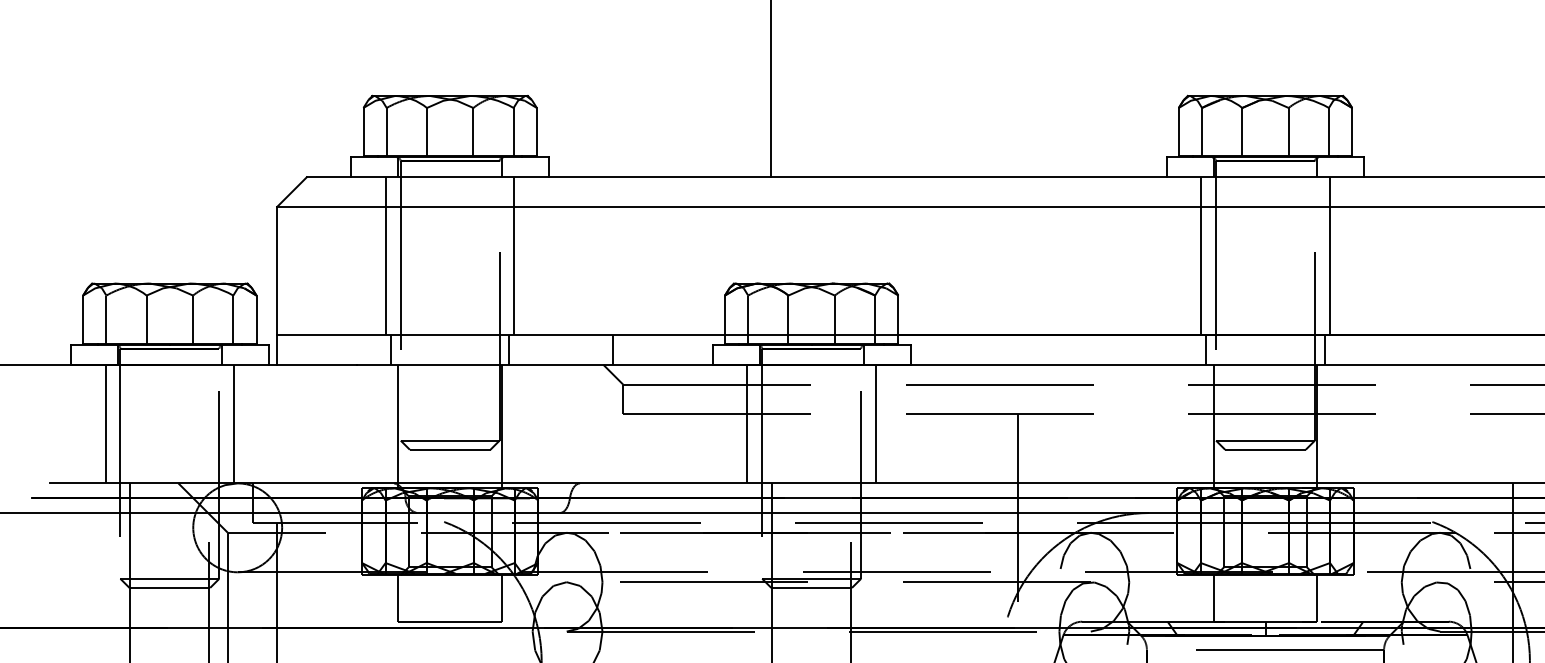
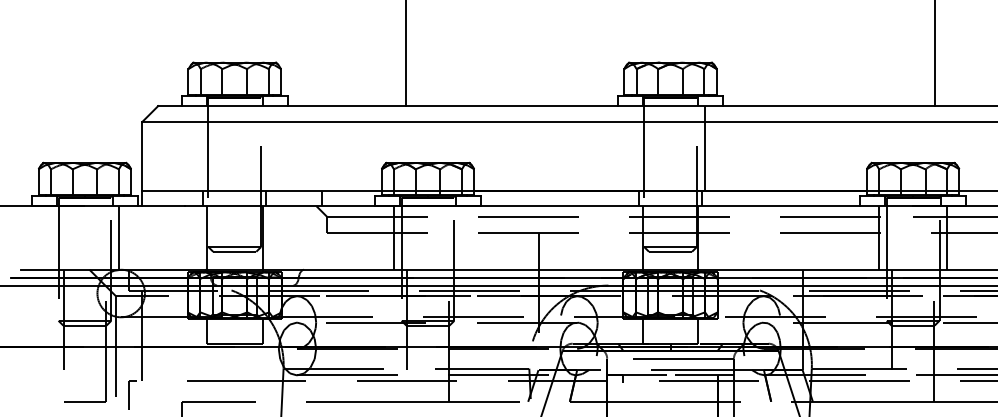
line: (386, 256) -> (200, 148), removed
line: (515, 256) -> (269, 148), removed
line: (1201, 256) -> (636, 148), removed
line: (105, 423) -> (50, 237), removed
line: (876, 423) -> (462, 237), removed

